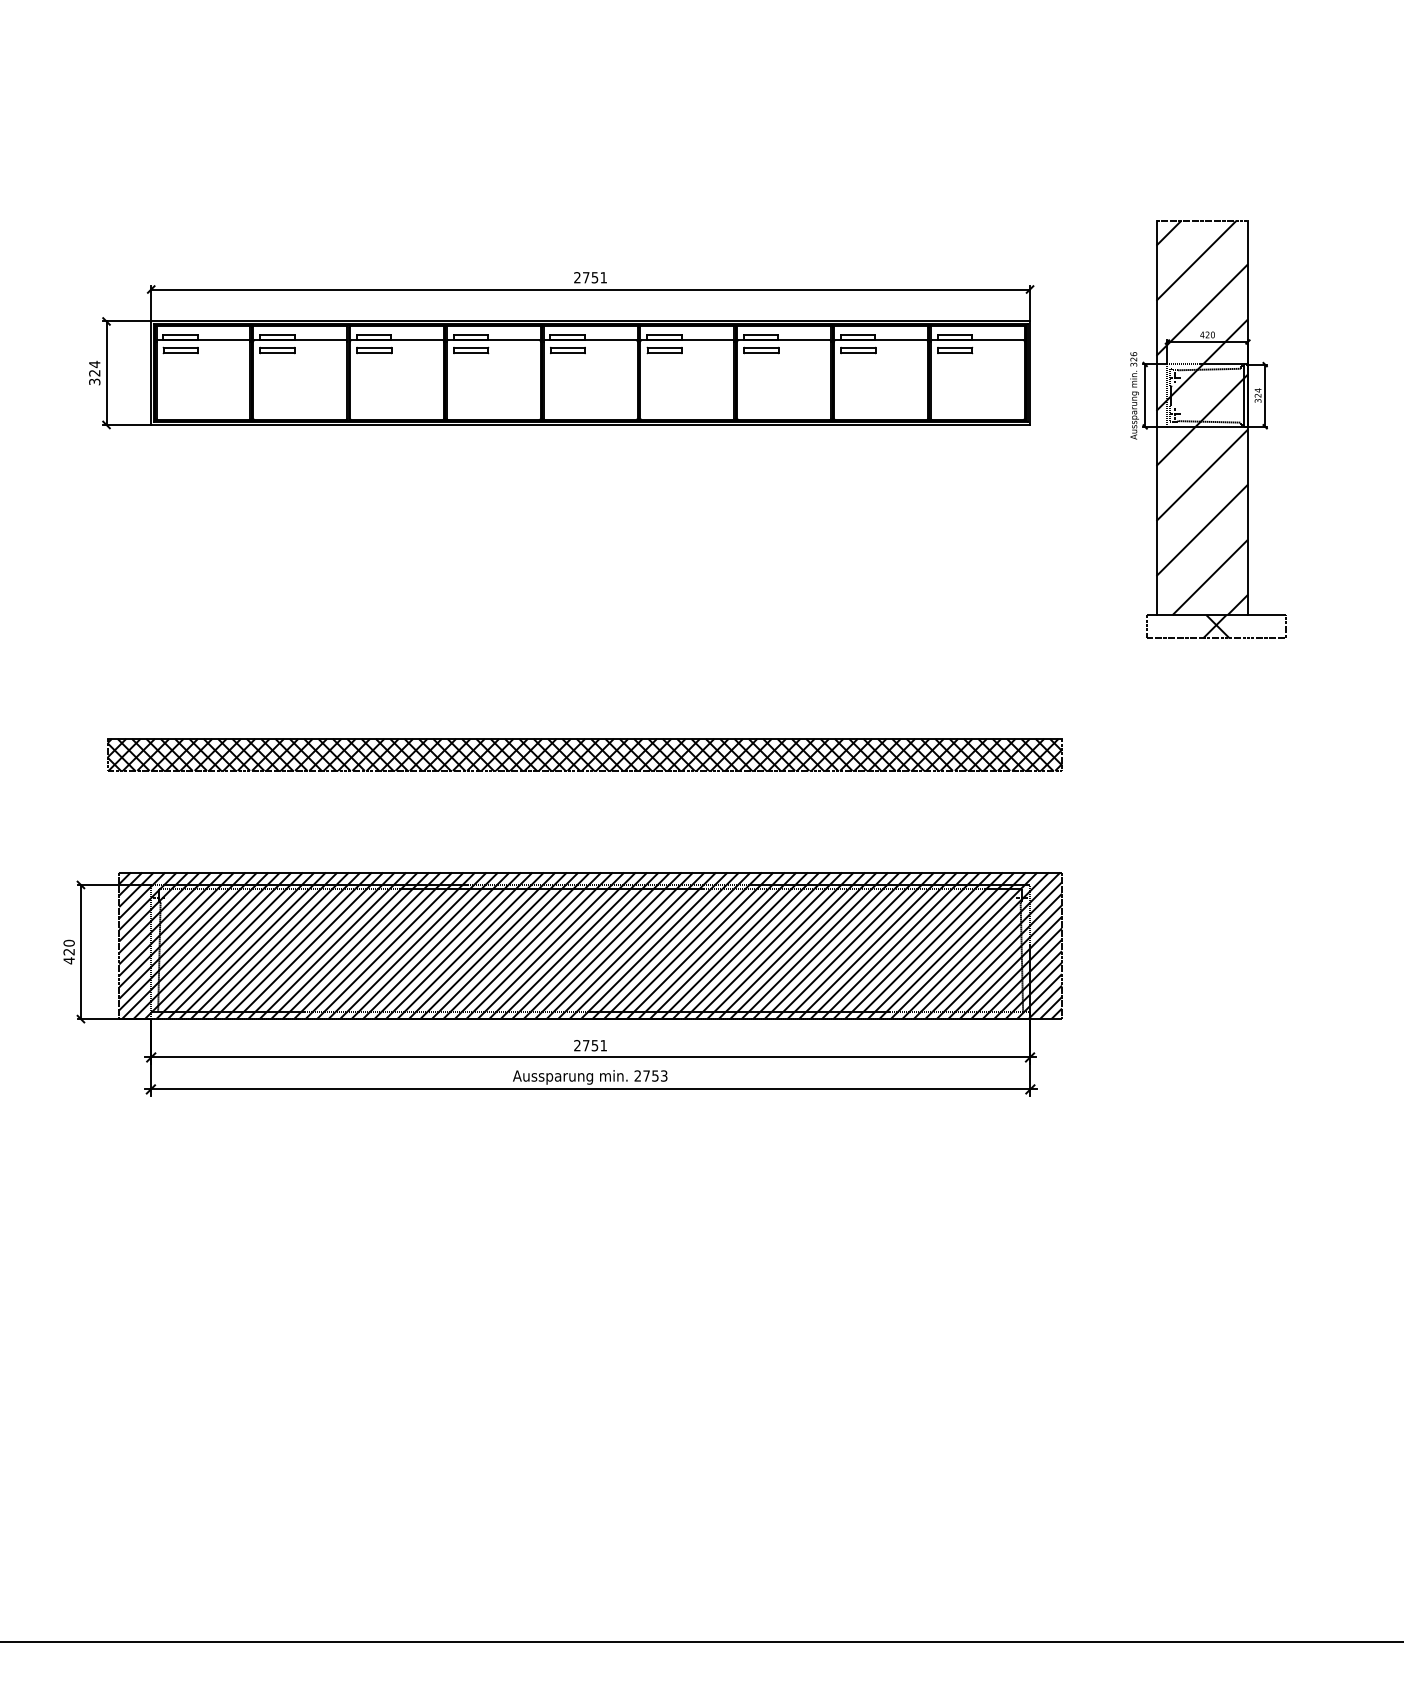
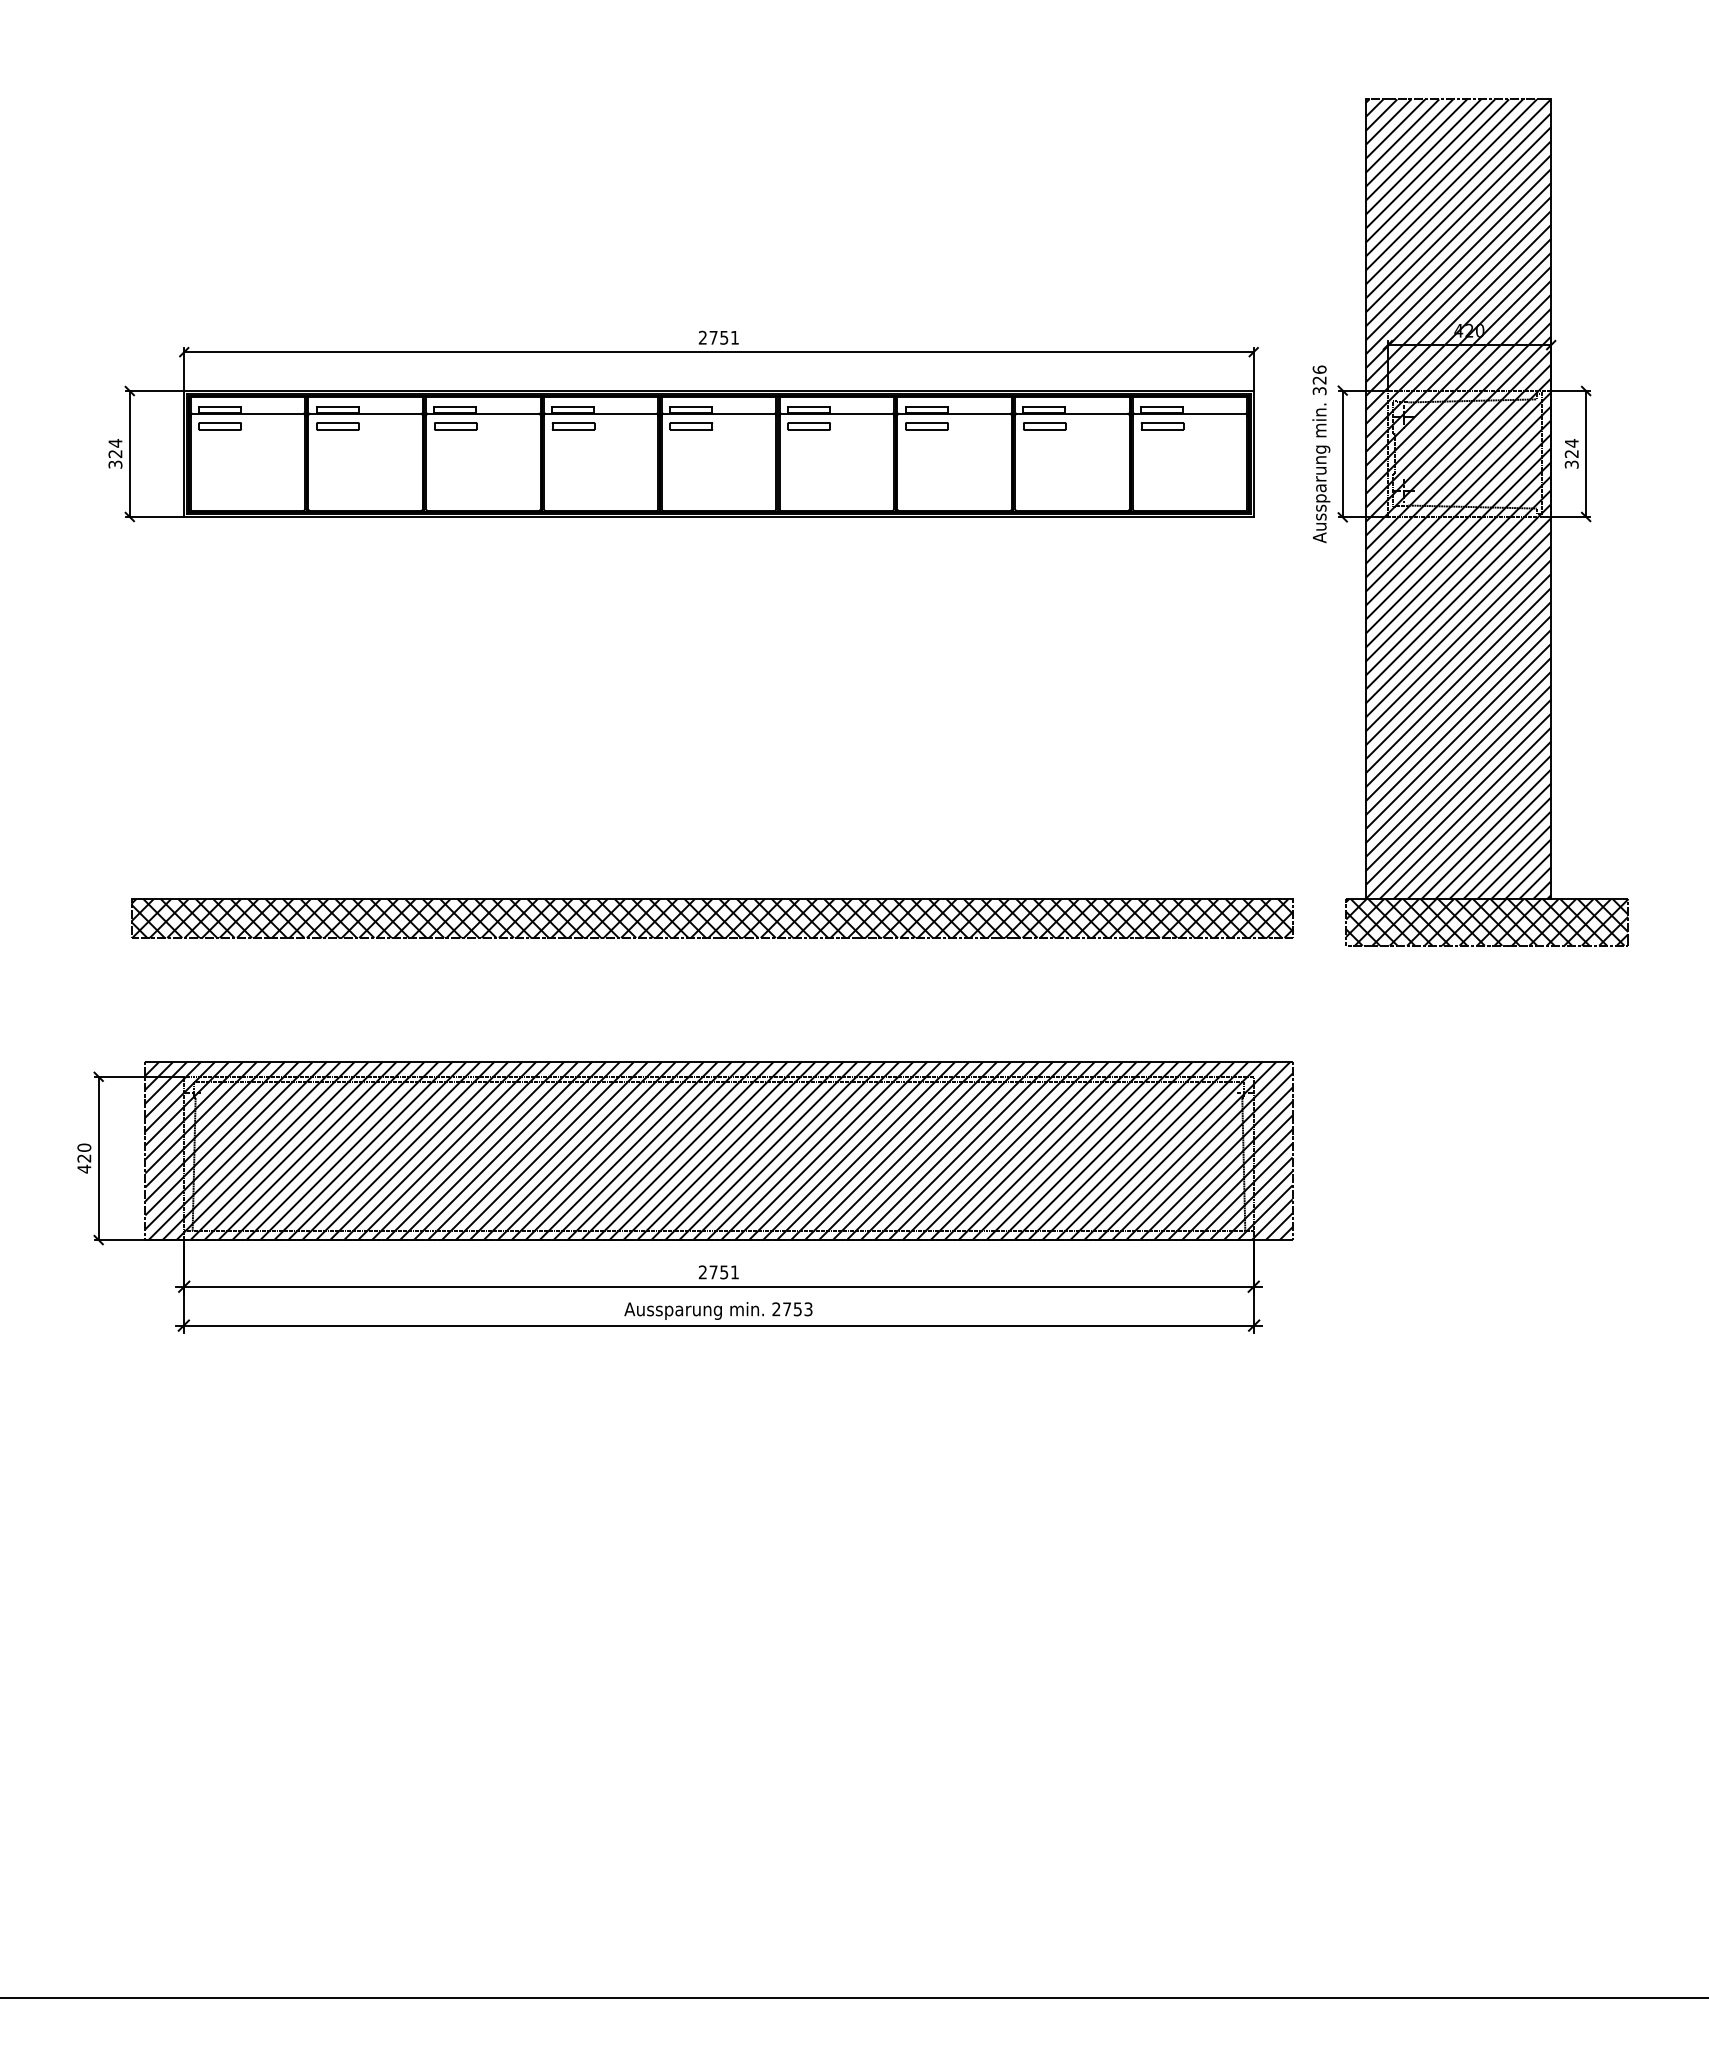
part: (1208, 429) -> (1470, 522), size x1.67

